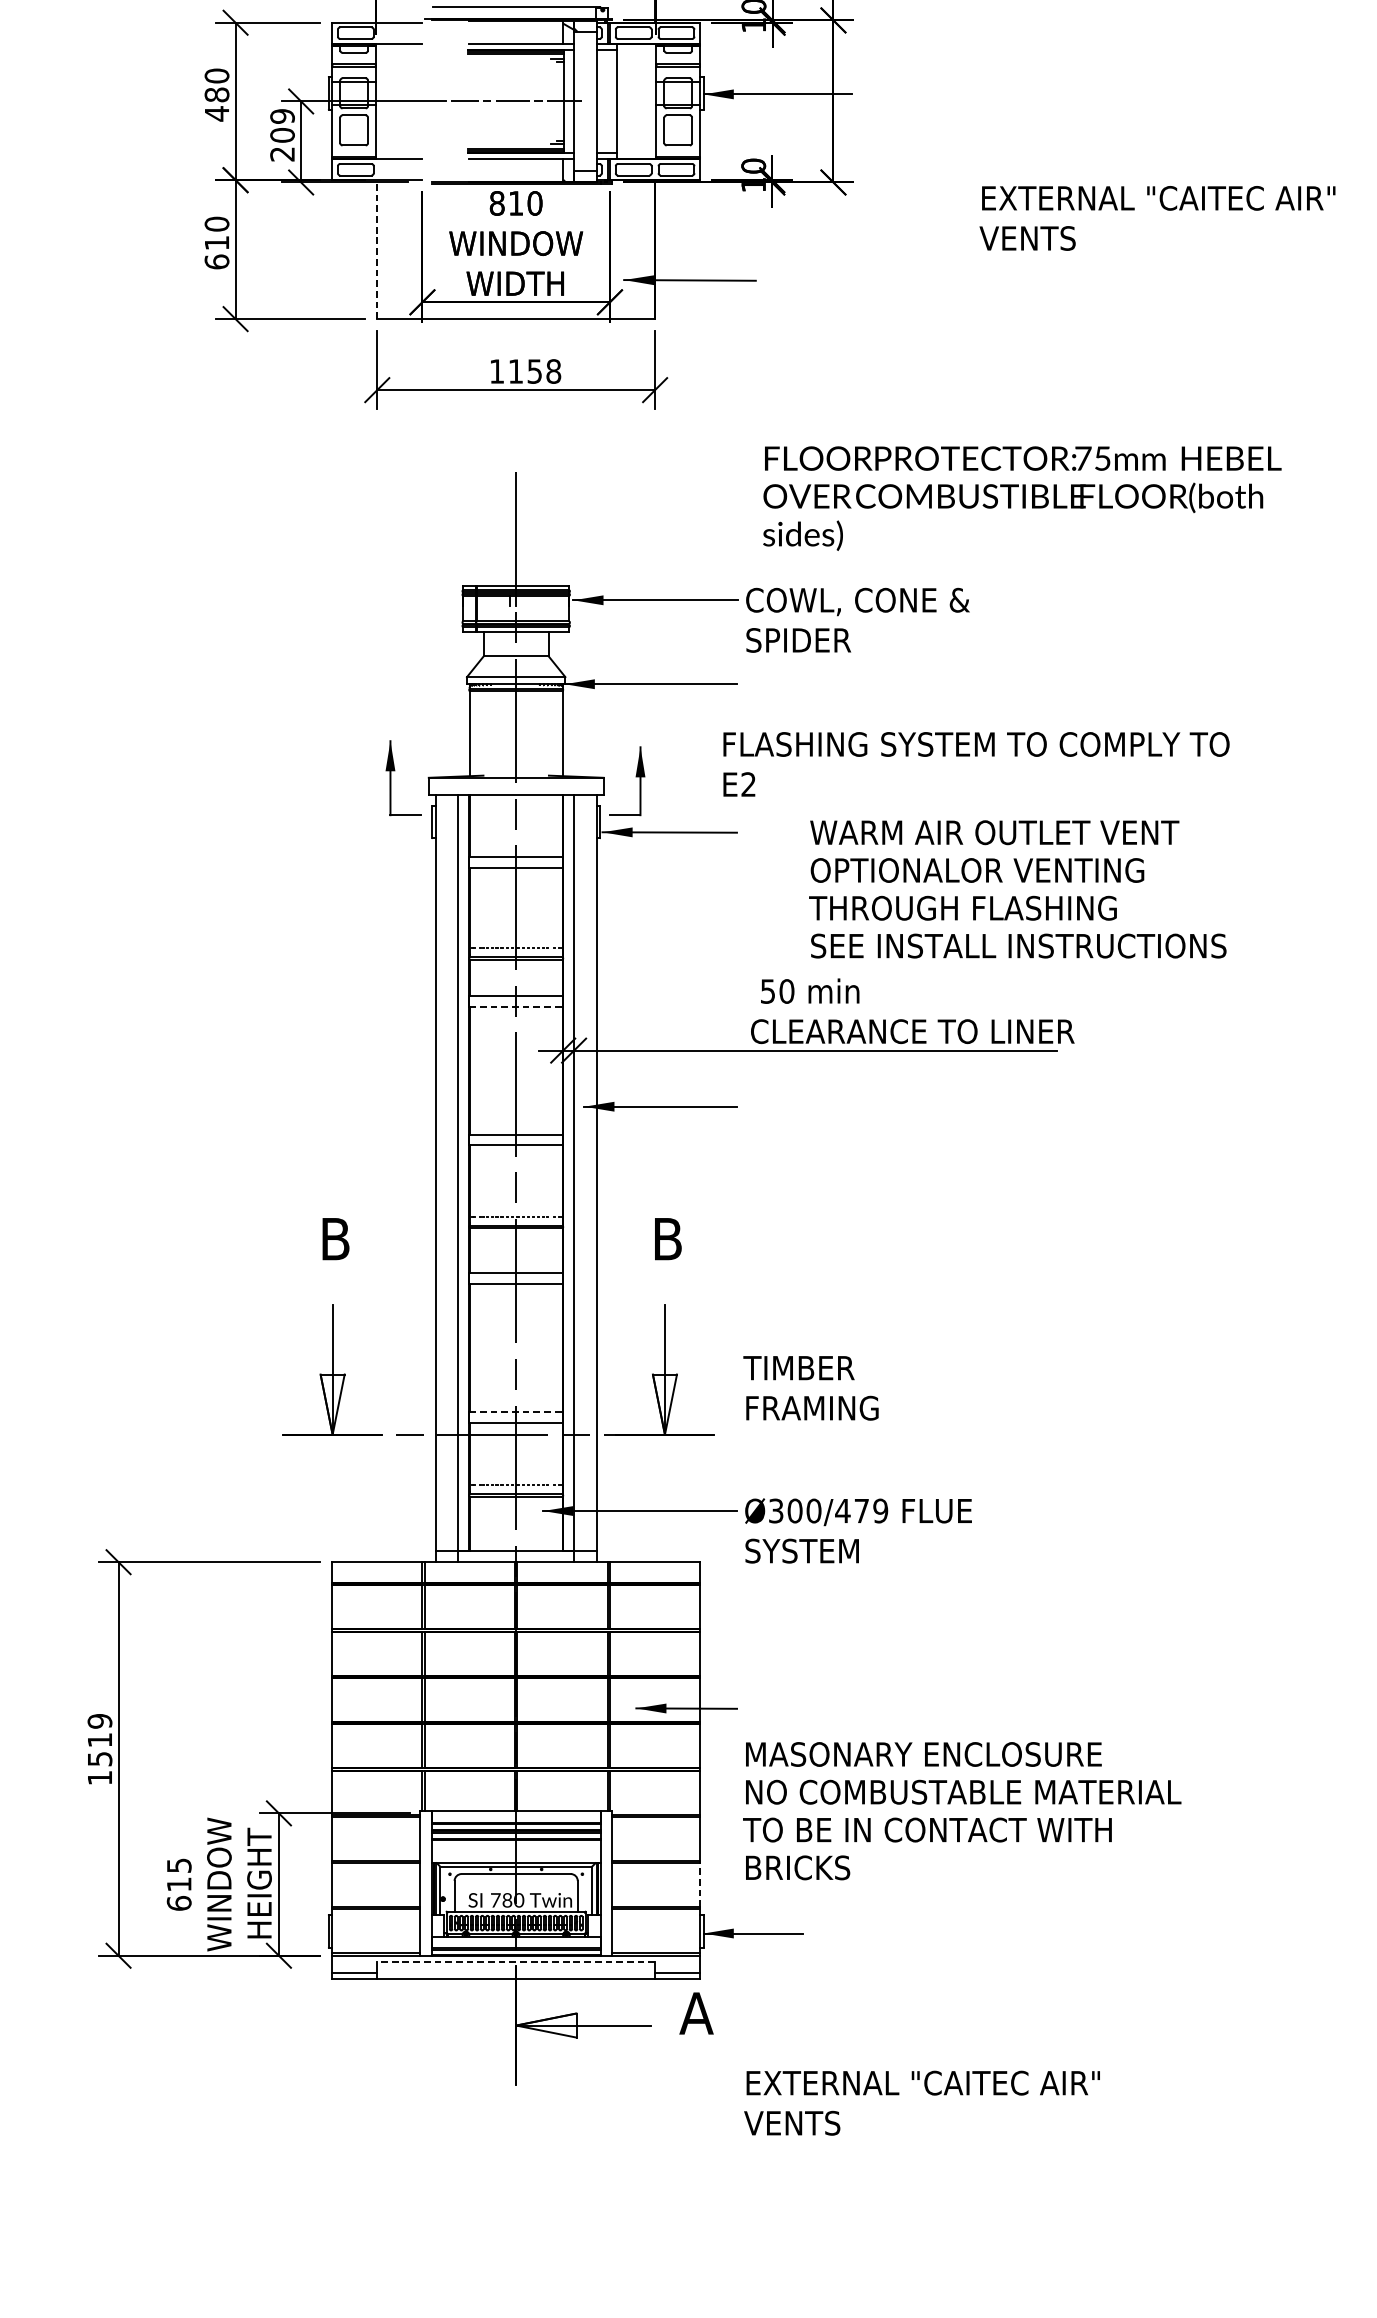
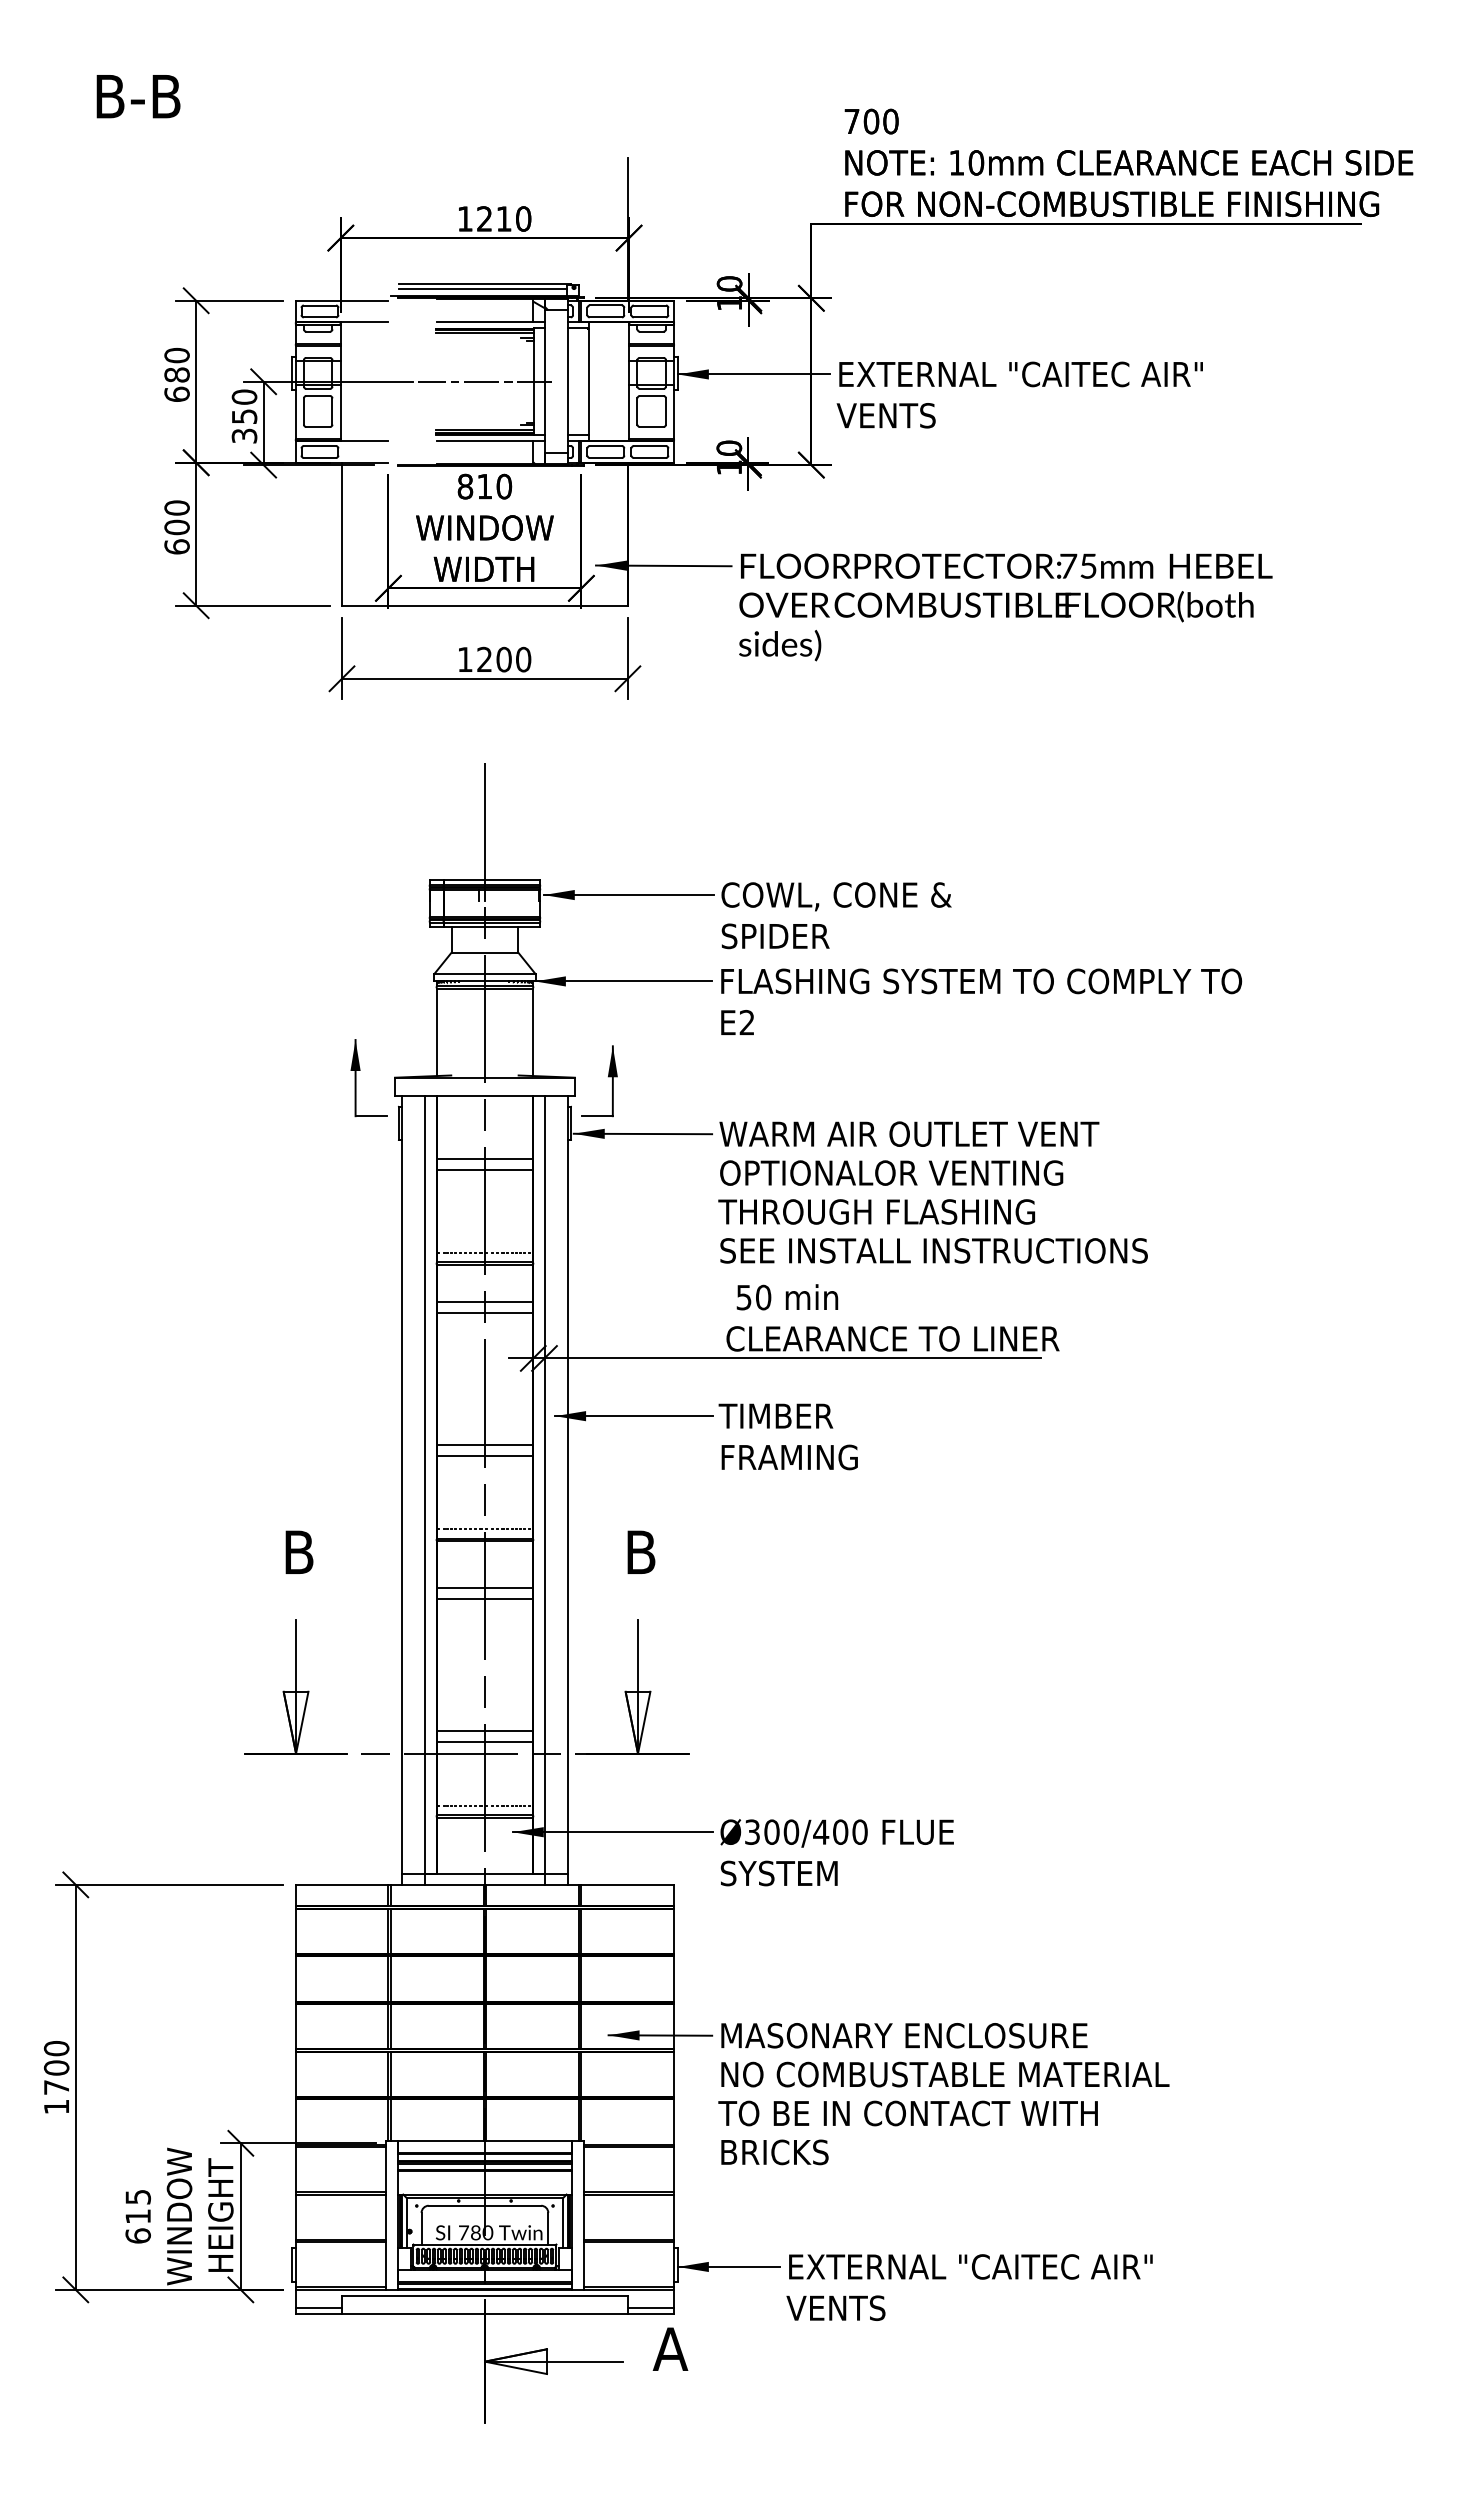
line: (514, 10) -> (483, 288), added
text: (216, 113) -> (176, 394), 480 -> 680
text: (282, 135) -> (244, 416), 209 -> 350
text: (1157, 217) -> (1019, 394), moved
text: (216, 243) -> (176, 527), 610 -> 600
line: (377, 248) -> (342, 533), dashed -> solid
text: (535, 371) -> (504, 659), 1158 -> 1200
text: (1022, 498) -> (1005, 607), moved
text: (976, 764) -> (981, 1001), moved
text: (1017, 889) -> (932, 1192), moved
line: (516, 1006) -> (485, 1313), dashed -> solid
text: (810, 1387) -> (787, 1436), moved
line: (516, 1412) -> (485, 1730), dashed -> solid
text: (871, 1510) -> (850, 1831), Ø300/479 -> Ø300/400
text: (99, 1739) -> (56, 2067), 1519 -> 1700
text: (961, 1811) -> (943, 2094), moved
line: (700, 1885) -> (674, 2217), dashed -> solid
line: (515, 1961) -> (484, 2295), dashed -> solid
text: (921, 2103) -> (969, 2287), moved

